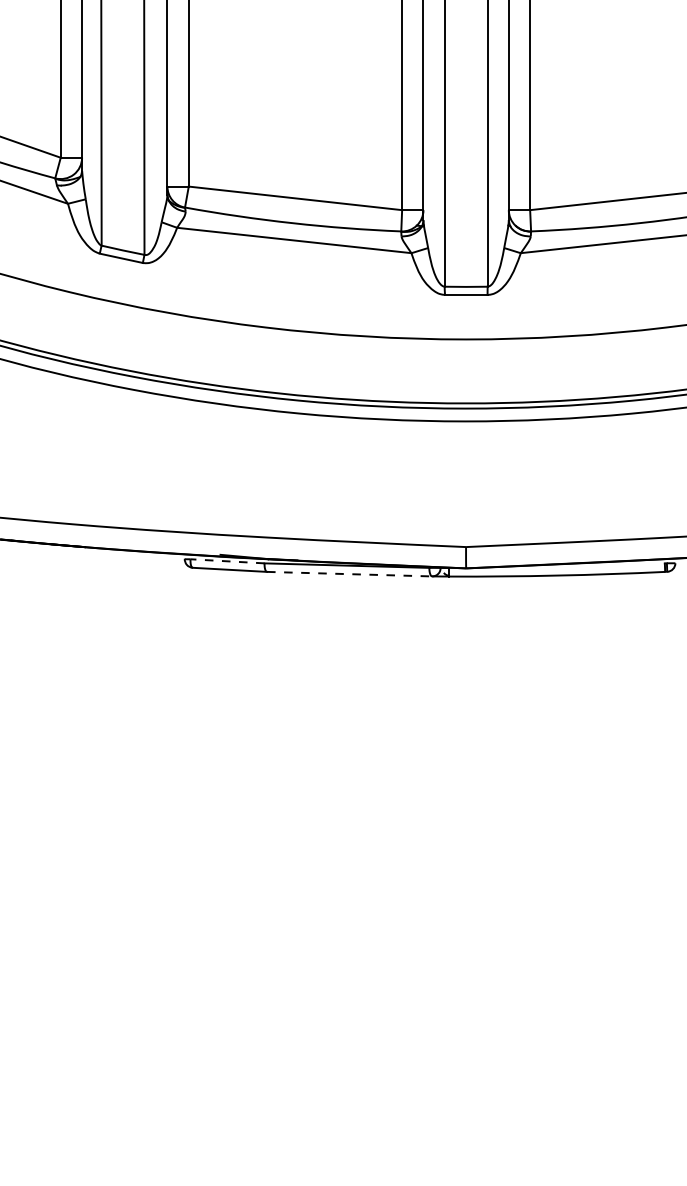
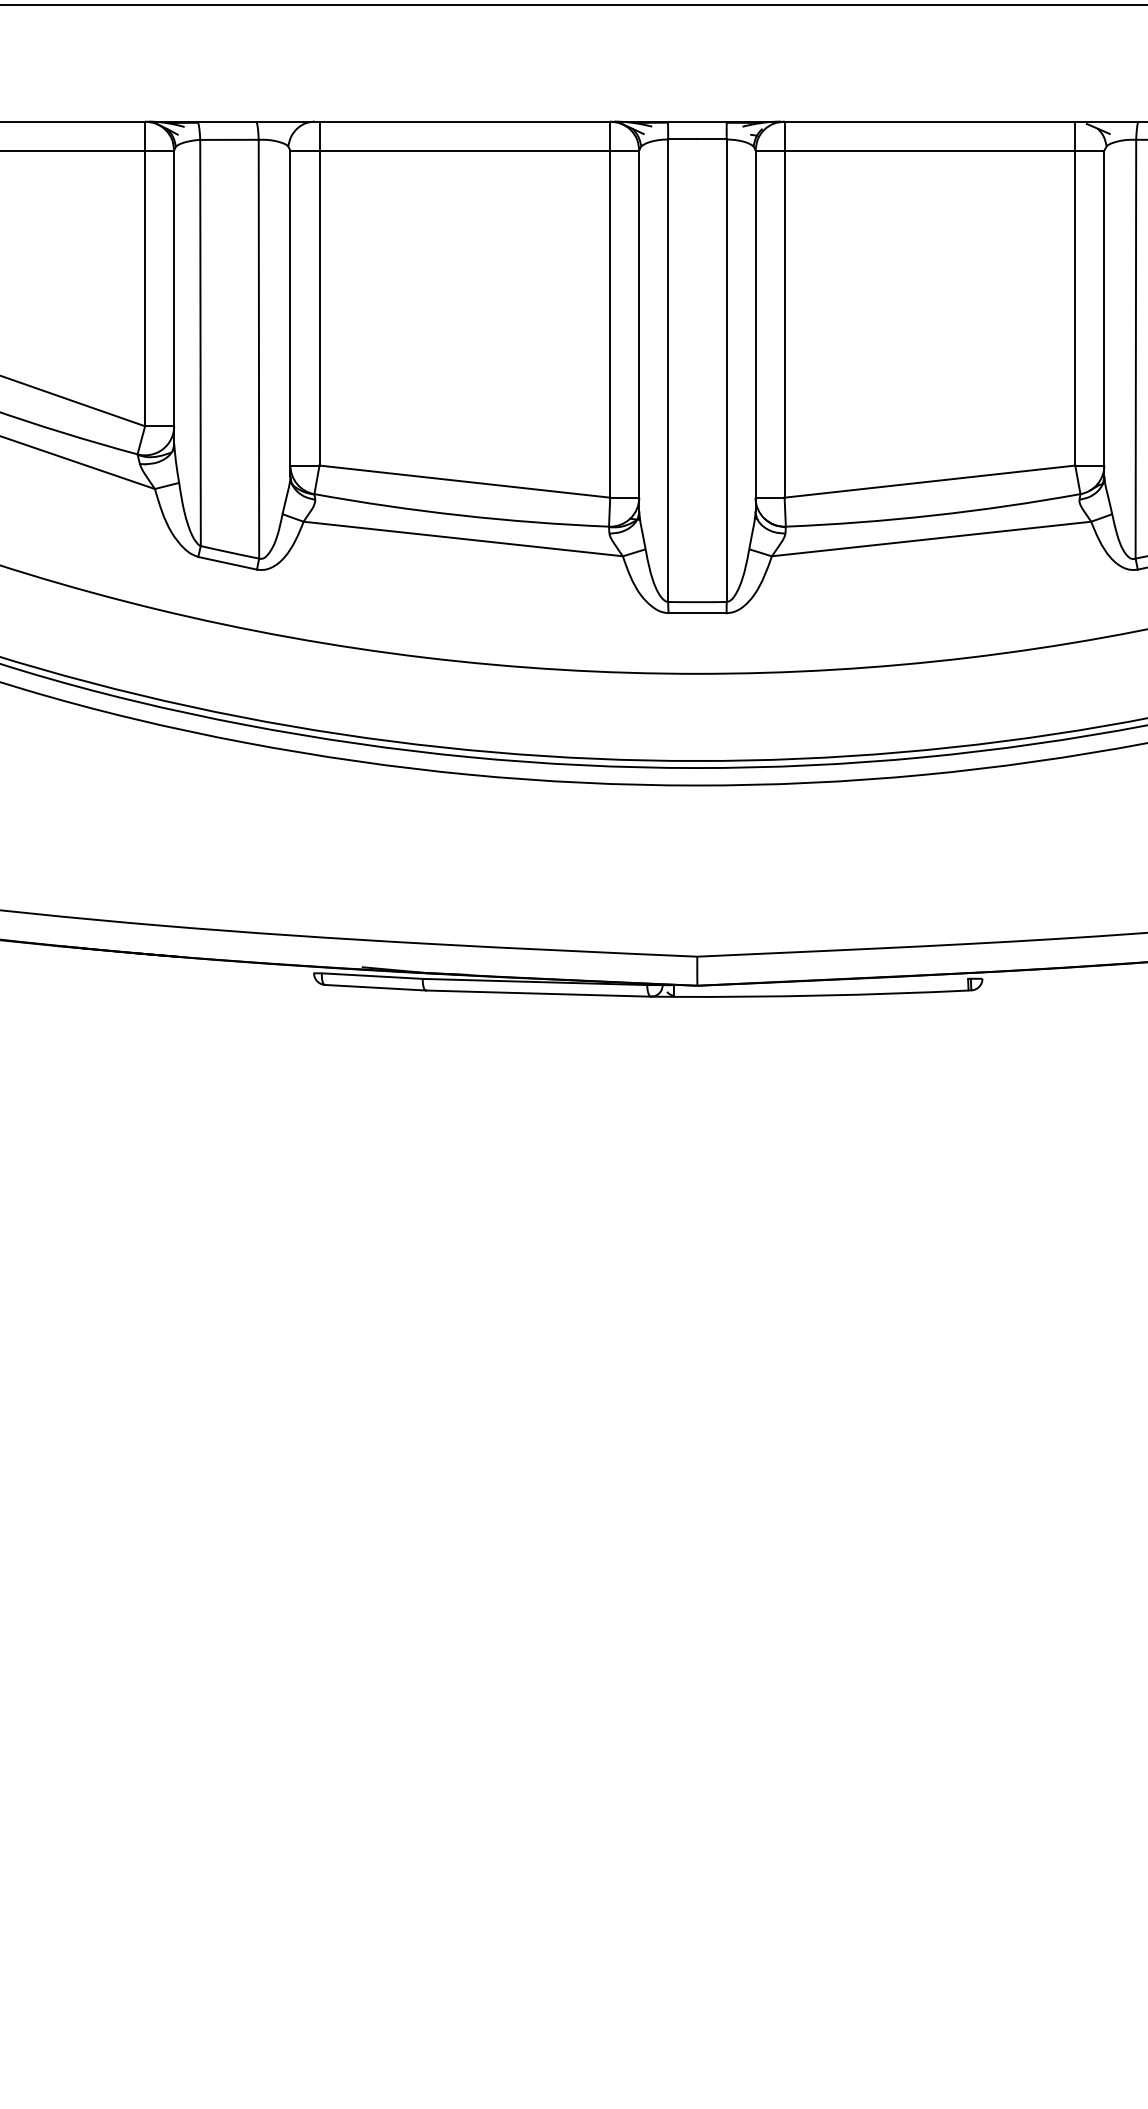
line: (227, 561) -> (372, 976), dashed -> solid
line: (350, 574) -> (539, 993), dashed -> solid

